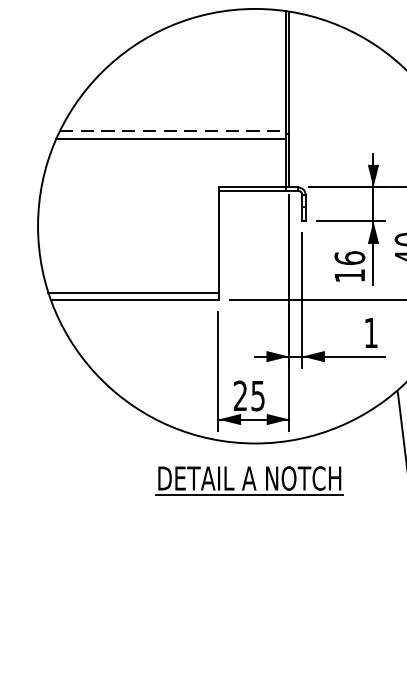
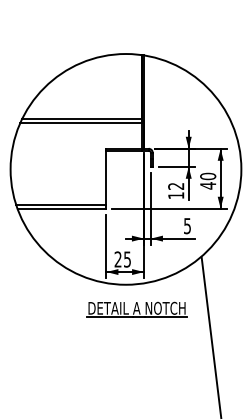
line: (173, 130) -> (82, 118), dashed -> solid
text: (350, 256) -> (176, 185), 16 -> 12
text: (371, 333) -> (187, 226), 1 -> 5
part: (248, 480) -> (136, 309), moved

